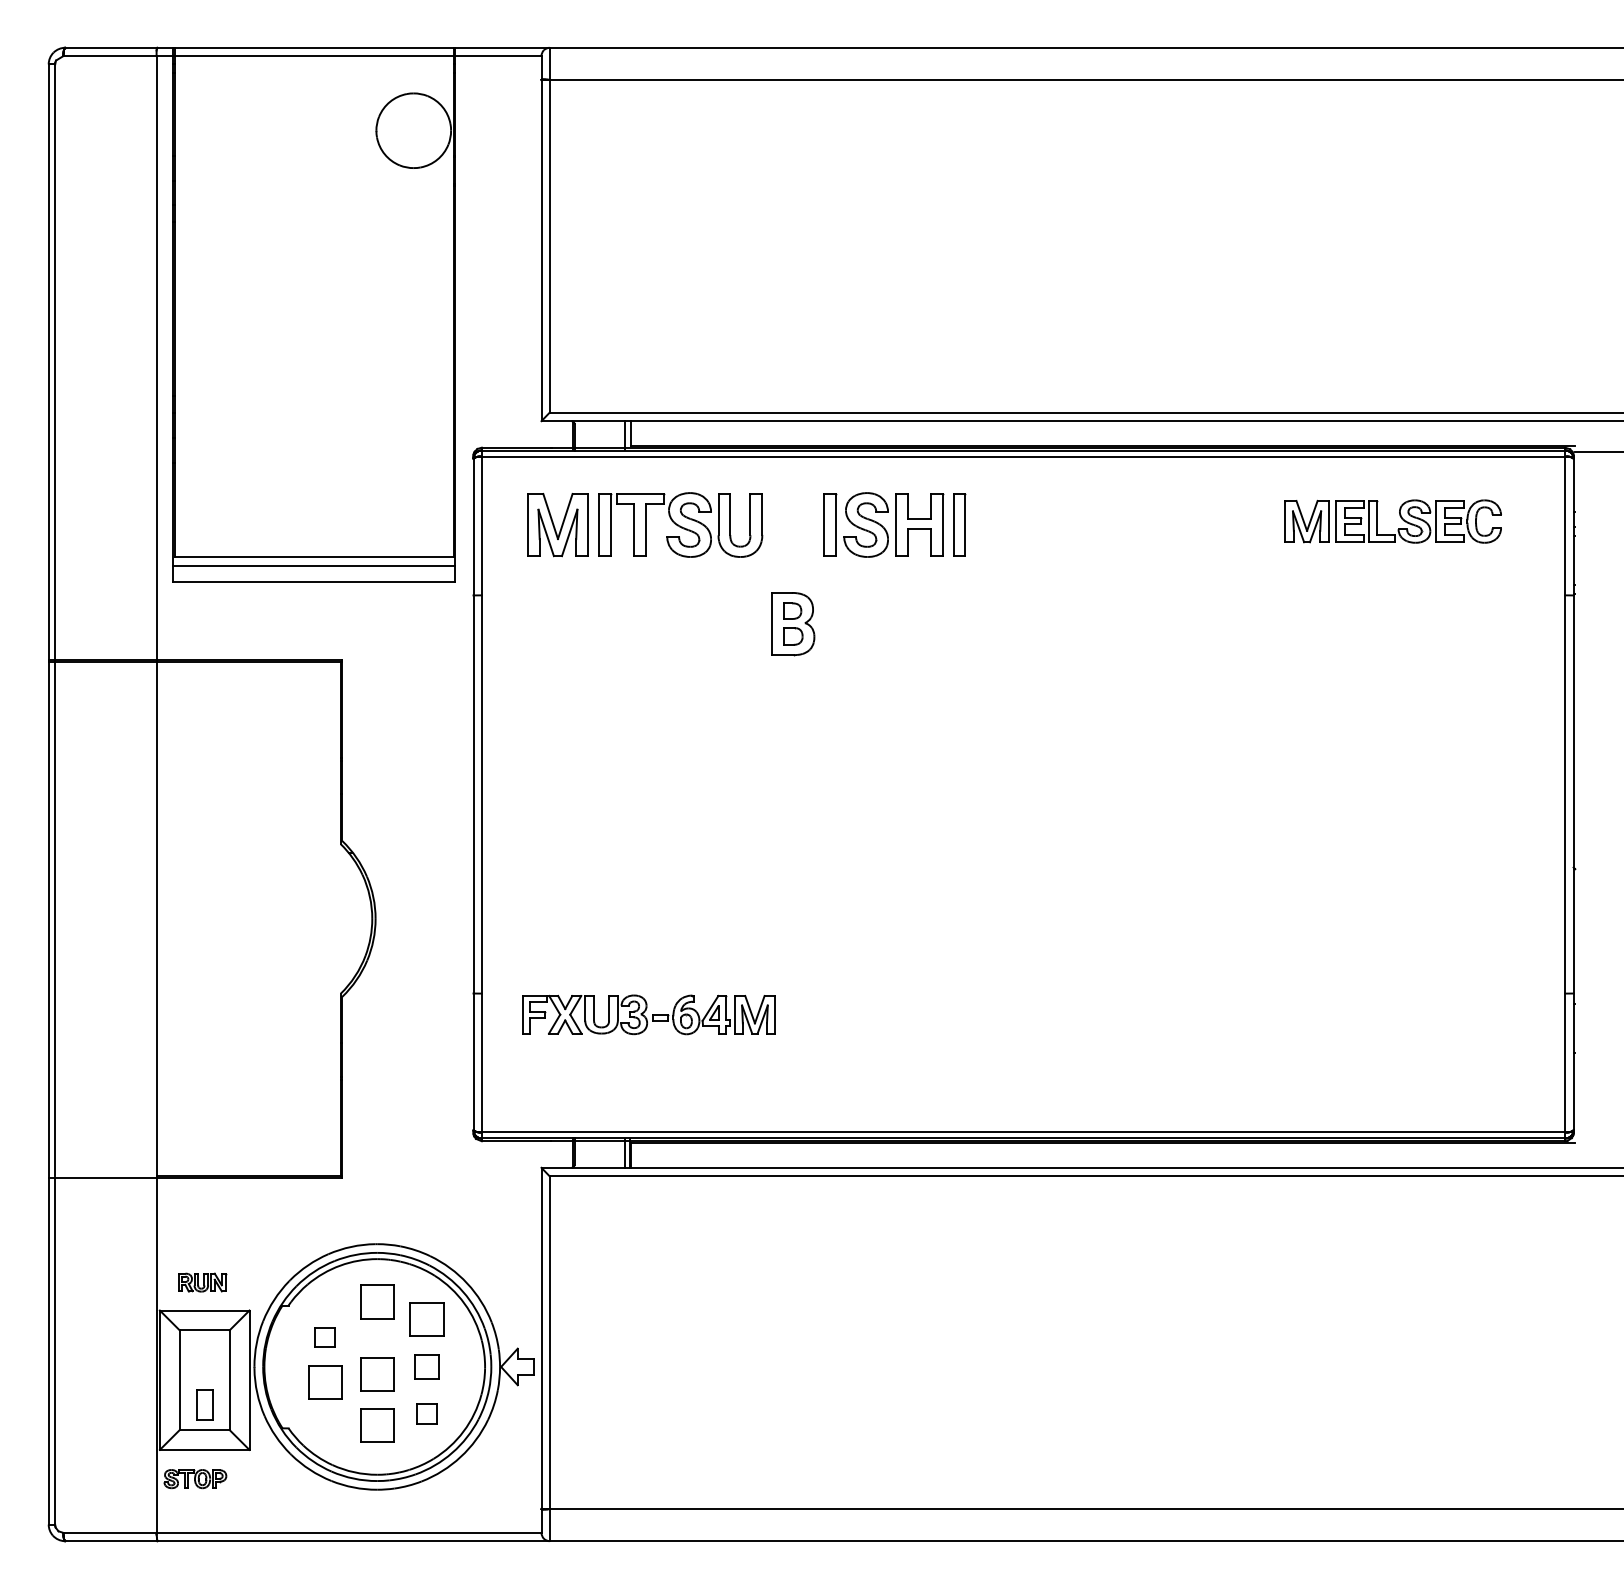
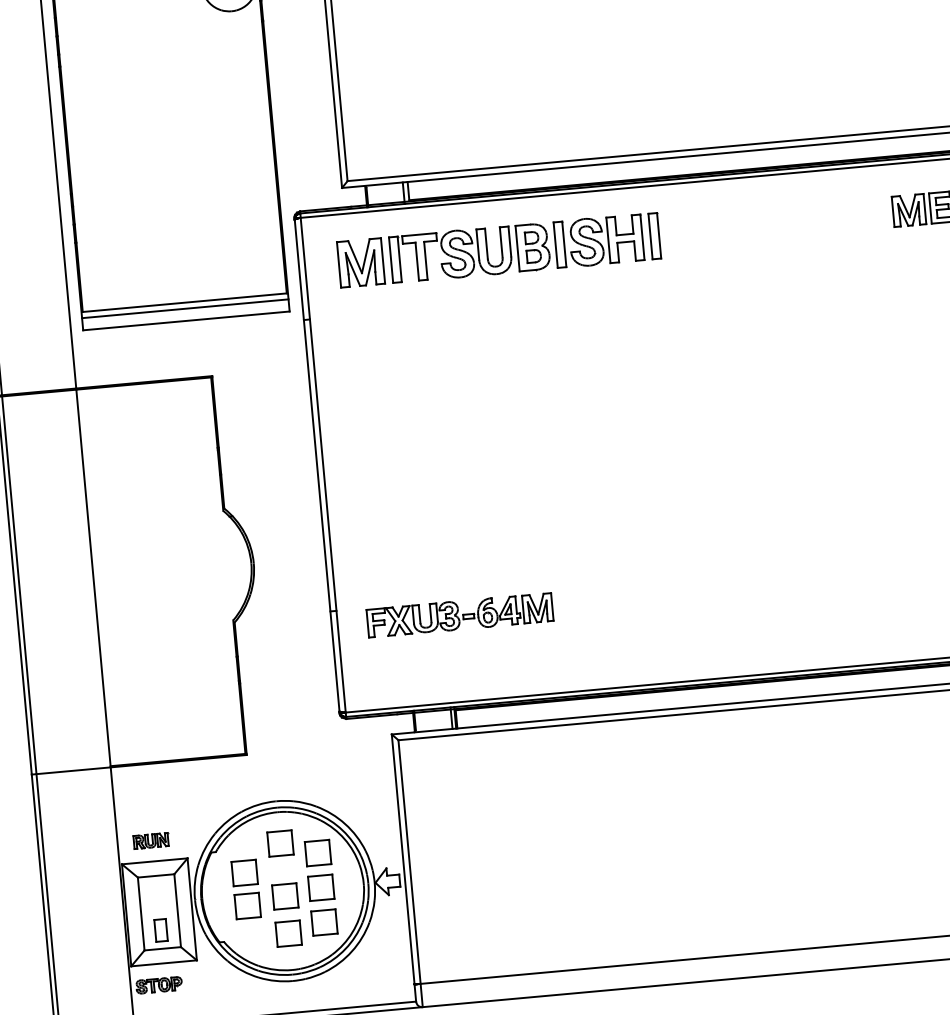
part: (793, 624) -> (533, 247), moved
part: (325, 1337) -> (245, 873), size x1.67
part: (426, 1366) -> (320, 887), size x1.43
part: (426, 1414) -> (324, 922), size x1.67

